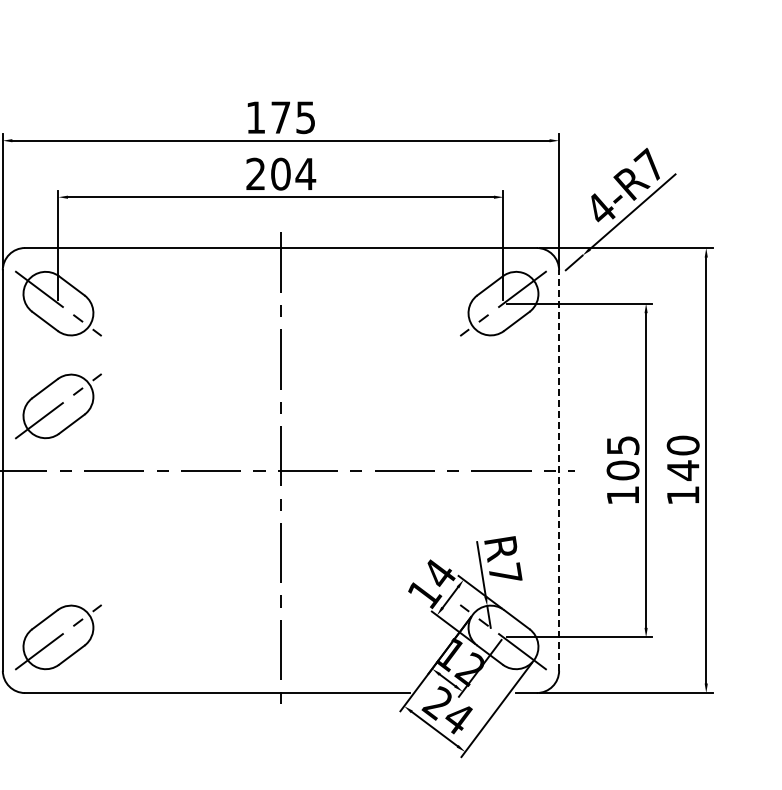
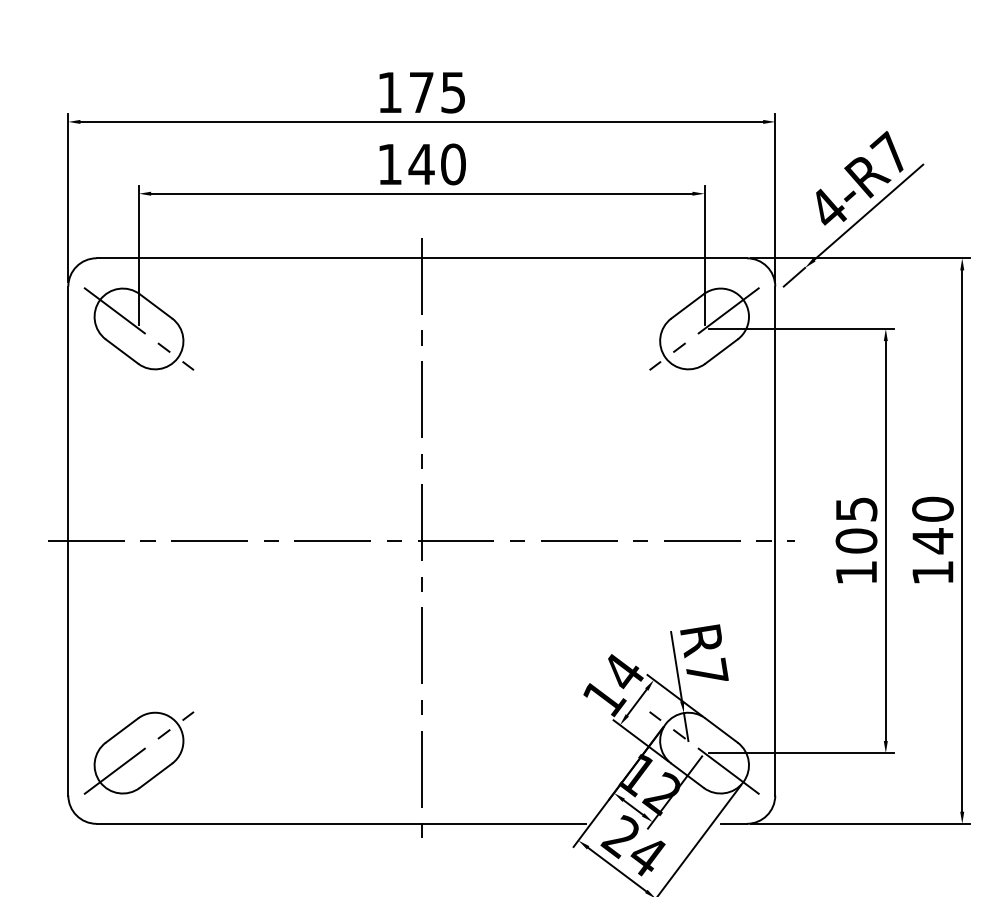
text: (281, 173) -> (422, 163), 204 -> 140
part: (58, 406) -> (139, 459), removed
line: (559, 470) -> (775, 541), dashed -> solid

